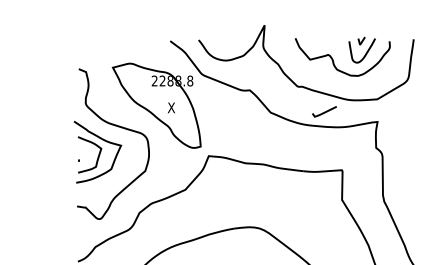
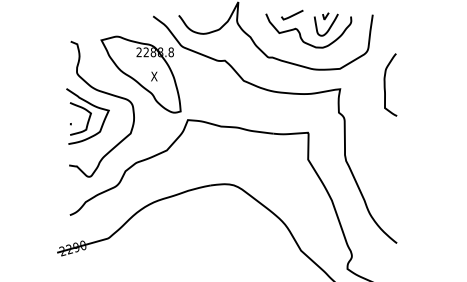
curve: (324, 111) -> (292, 14), moved

